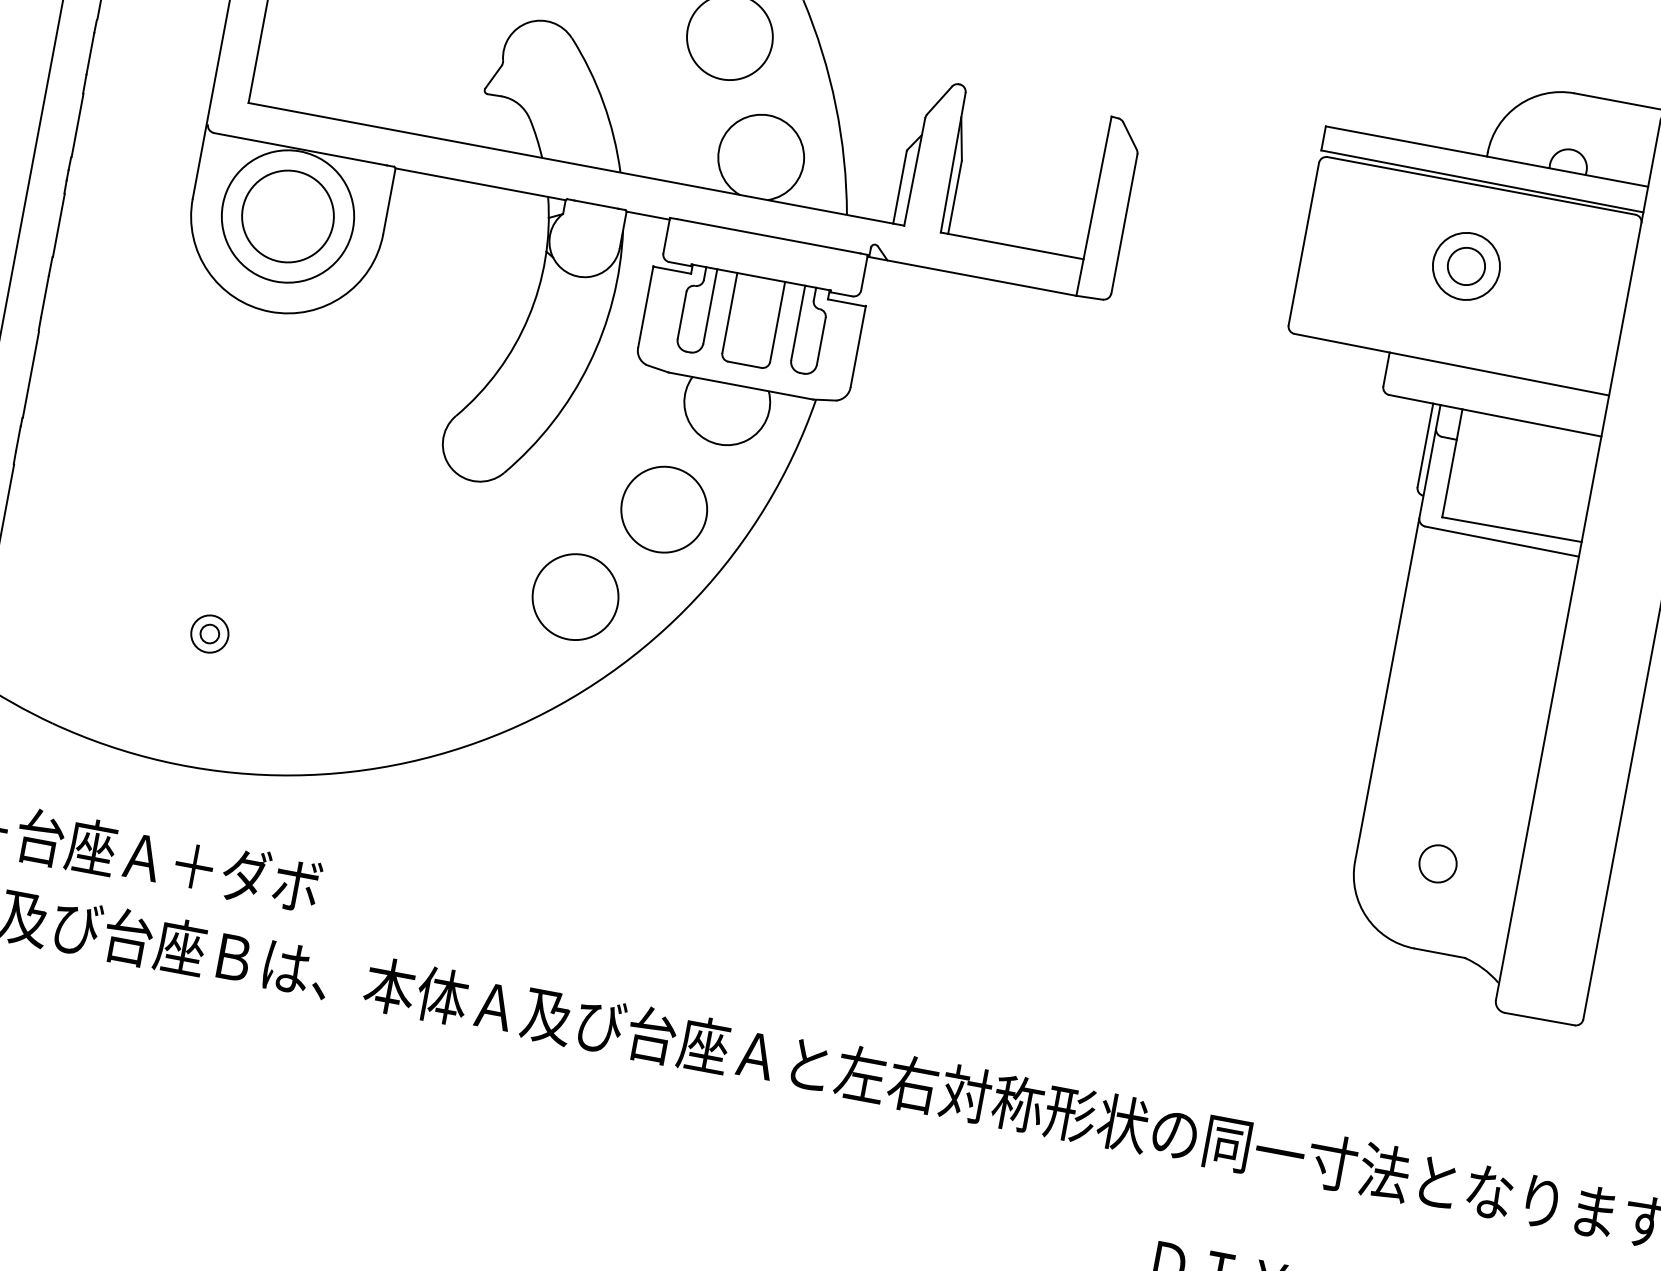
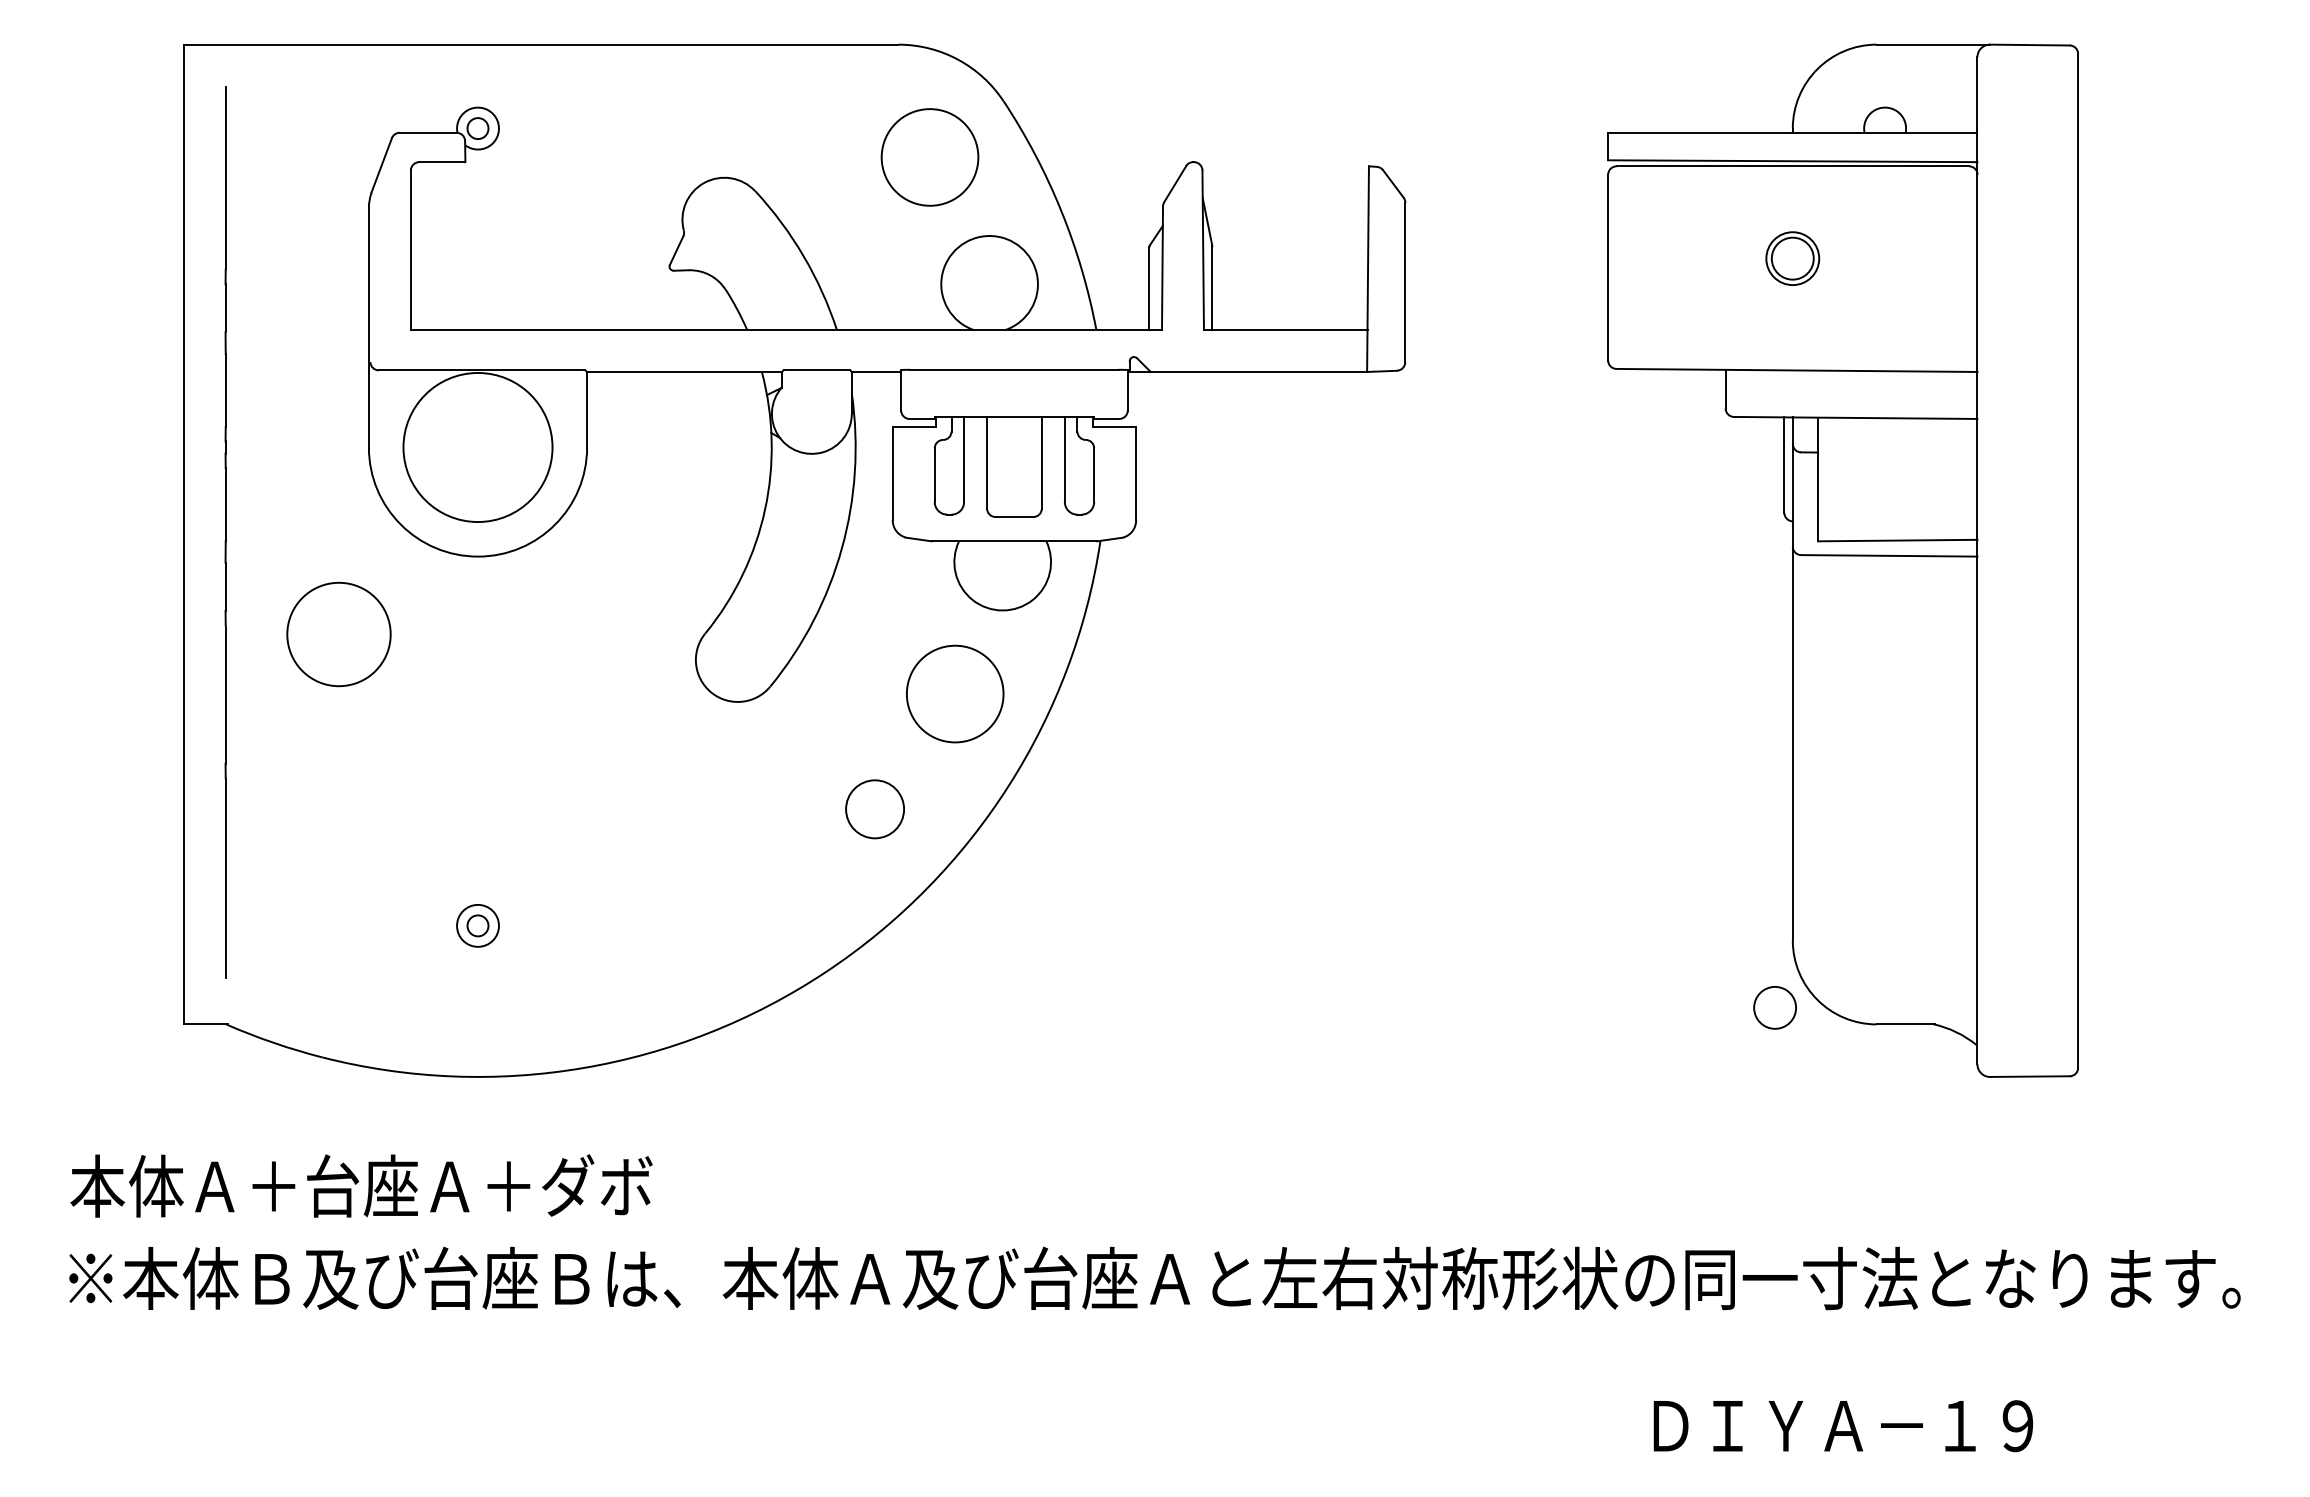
circle: (287, 216) -> (338, 634), moved
circle: (1466, 266) -> (1792, 258), size x0.7
circle: (574, 597) -> (874, 809), size x0.6
circle: (1437, 863) -> (1774, 1007), moved

